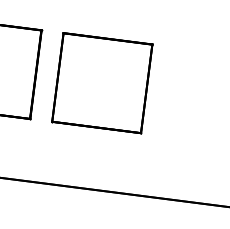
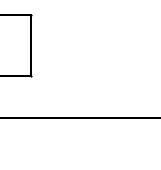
part: (102, 83) -> (76, 45), removed

